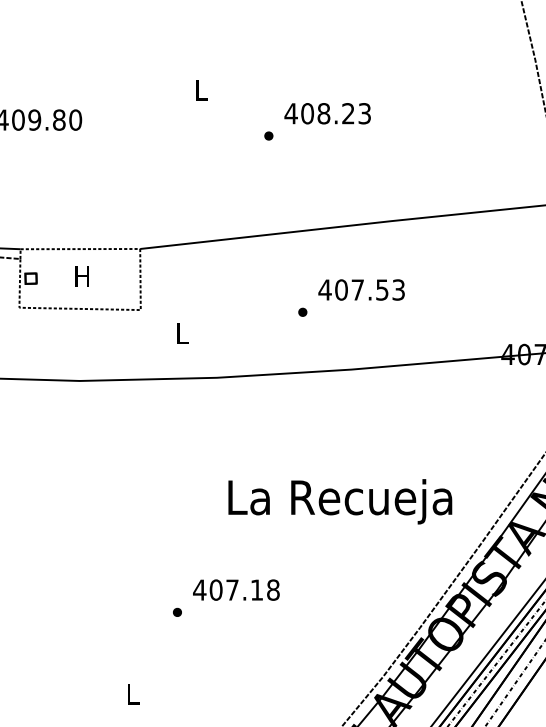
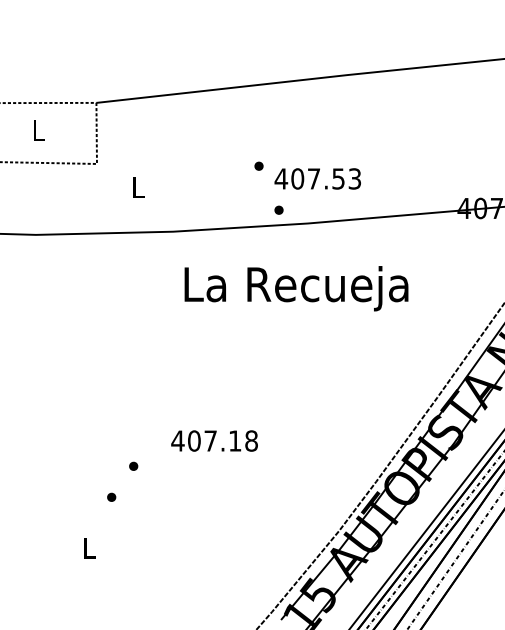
text: (81, 276) -> (37, 130), H -> L
text: (361, 289) -> (317, 178), moved
part: (322, 355) -> (278, 209), added
text: (340, 501) -> (296, 288), moved
text: (236, 589) -> (214, 440), moved
part: (155, 642) -> (111, 496), added

